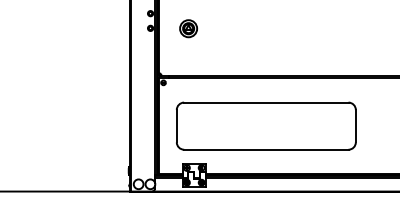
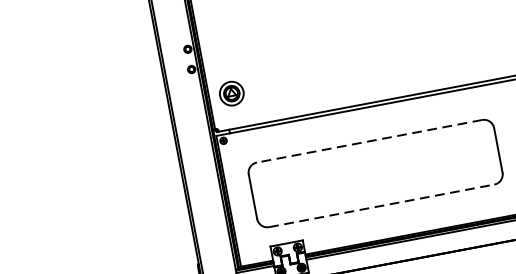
part: (188, 28) -> (231, 93), moved
line: (265, 102) -> (368, 141), solid -> dashed
line: (266, 149) -> (381, 205), solid -> dashed

